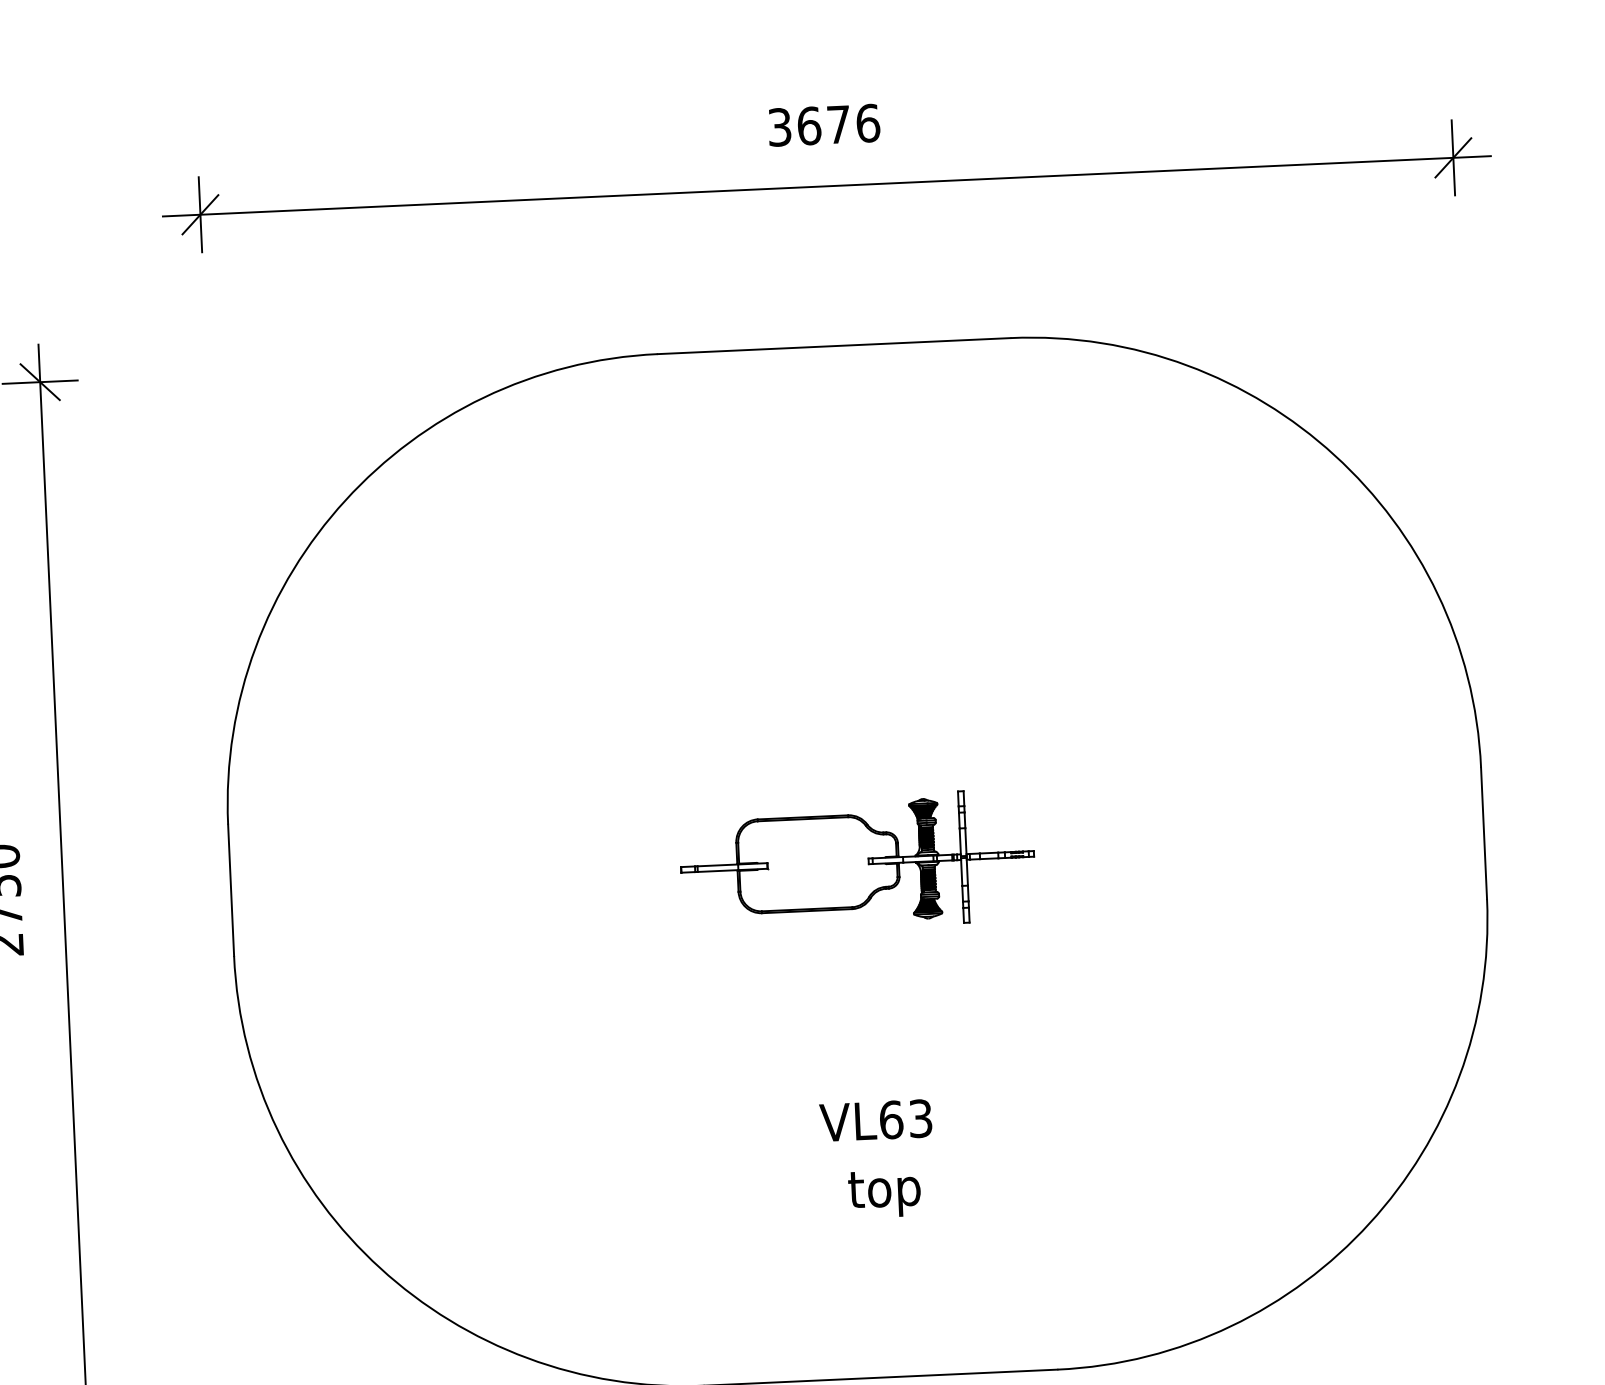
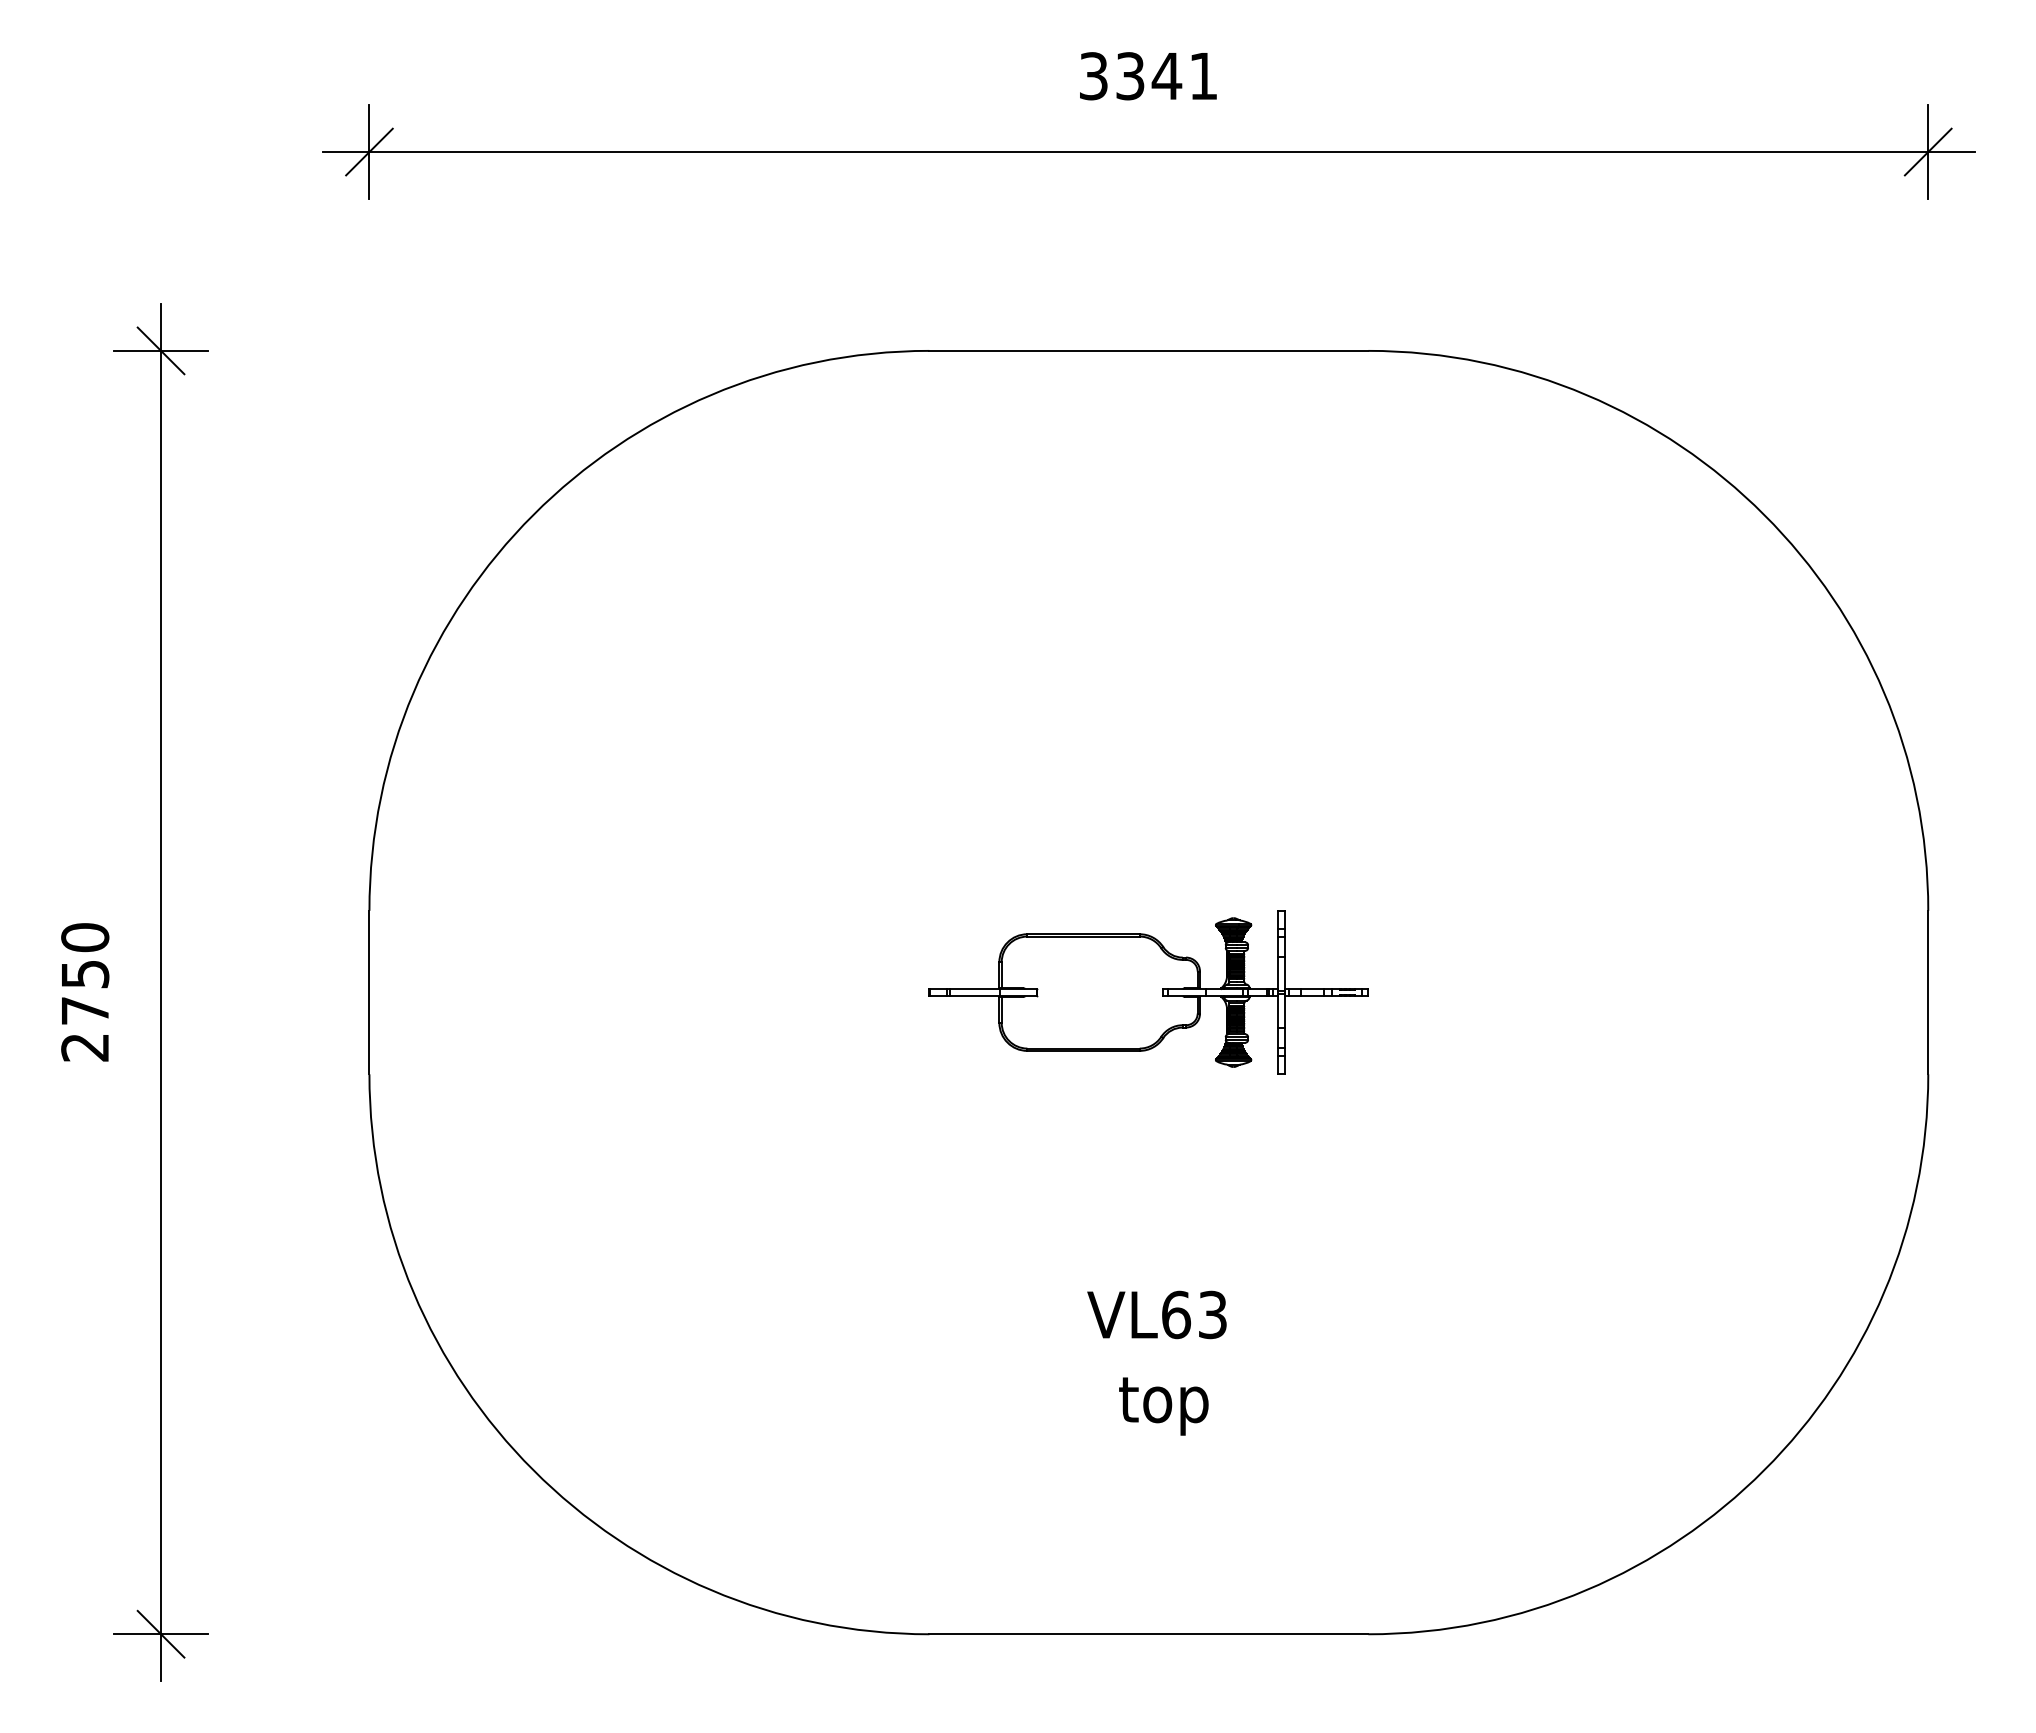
text: (839, 124) -> (1167, 76), 3676 -> 3341

